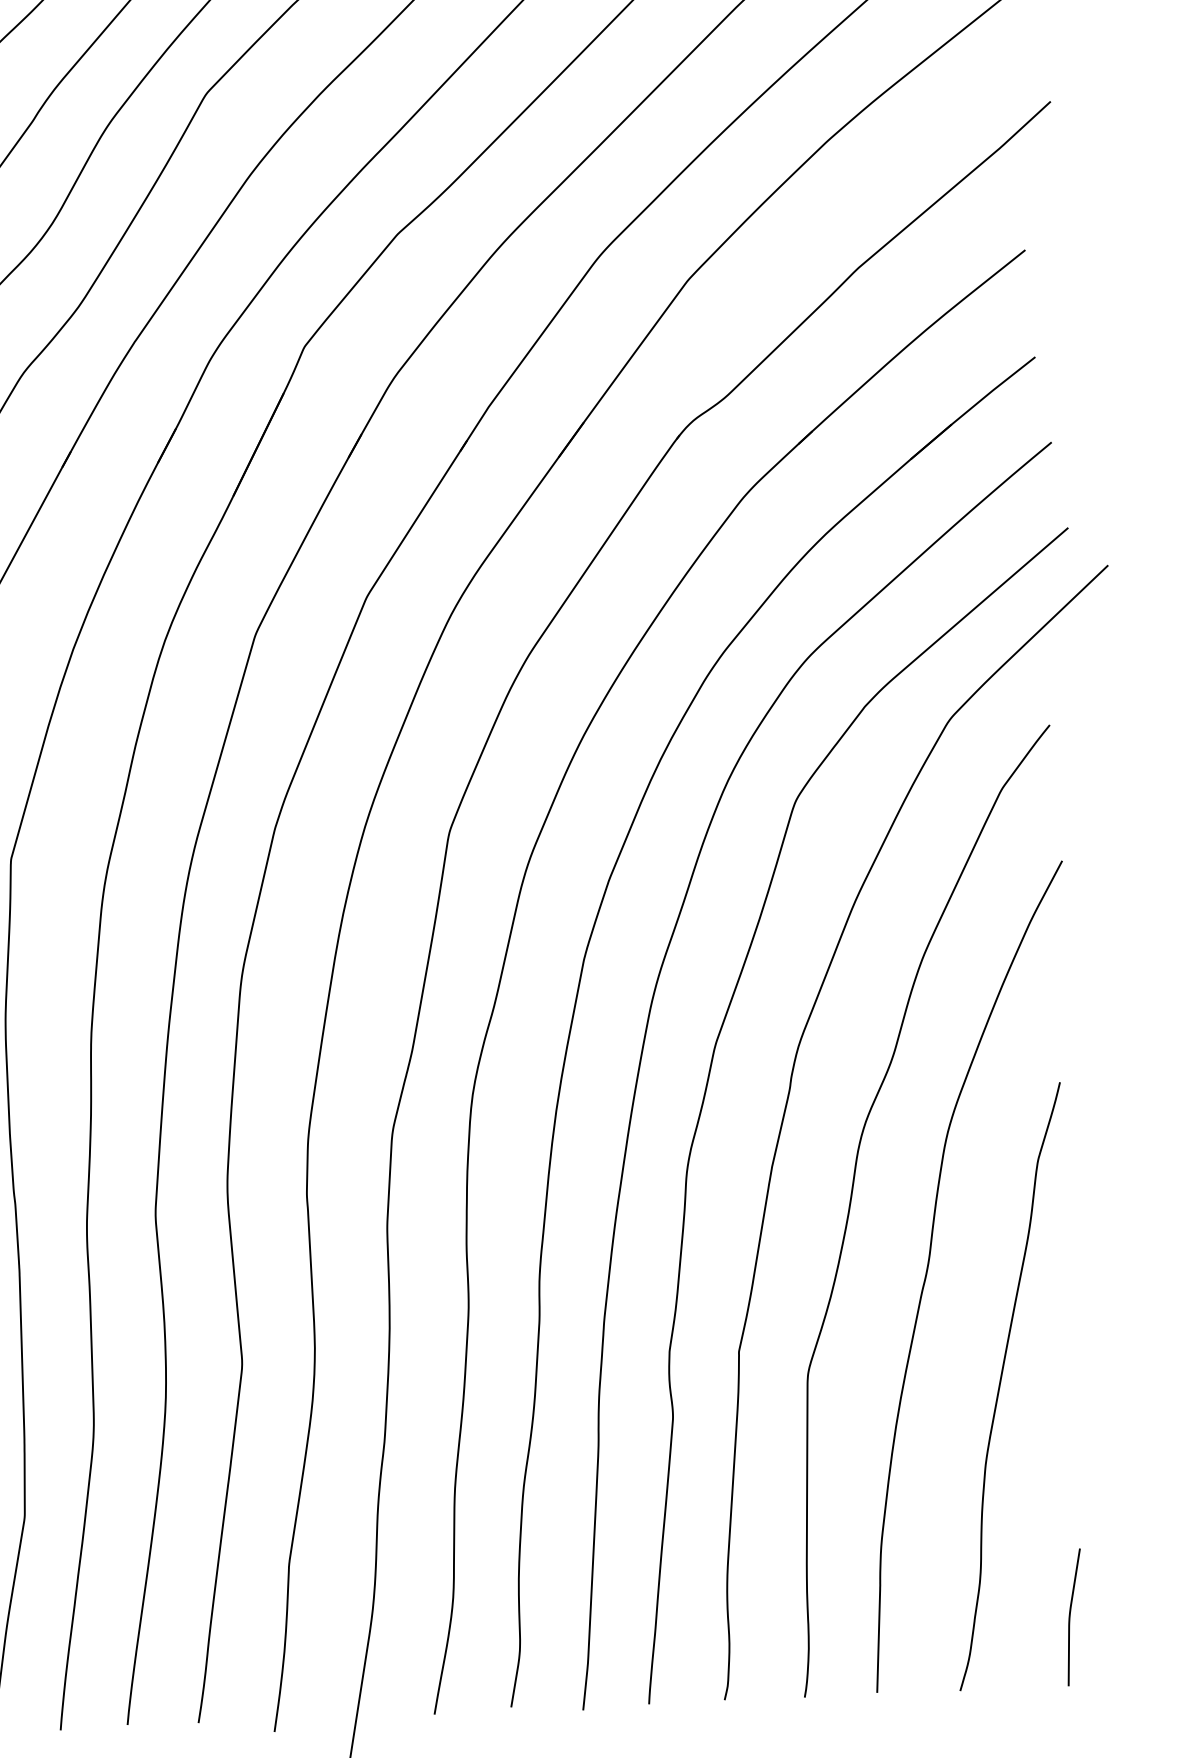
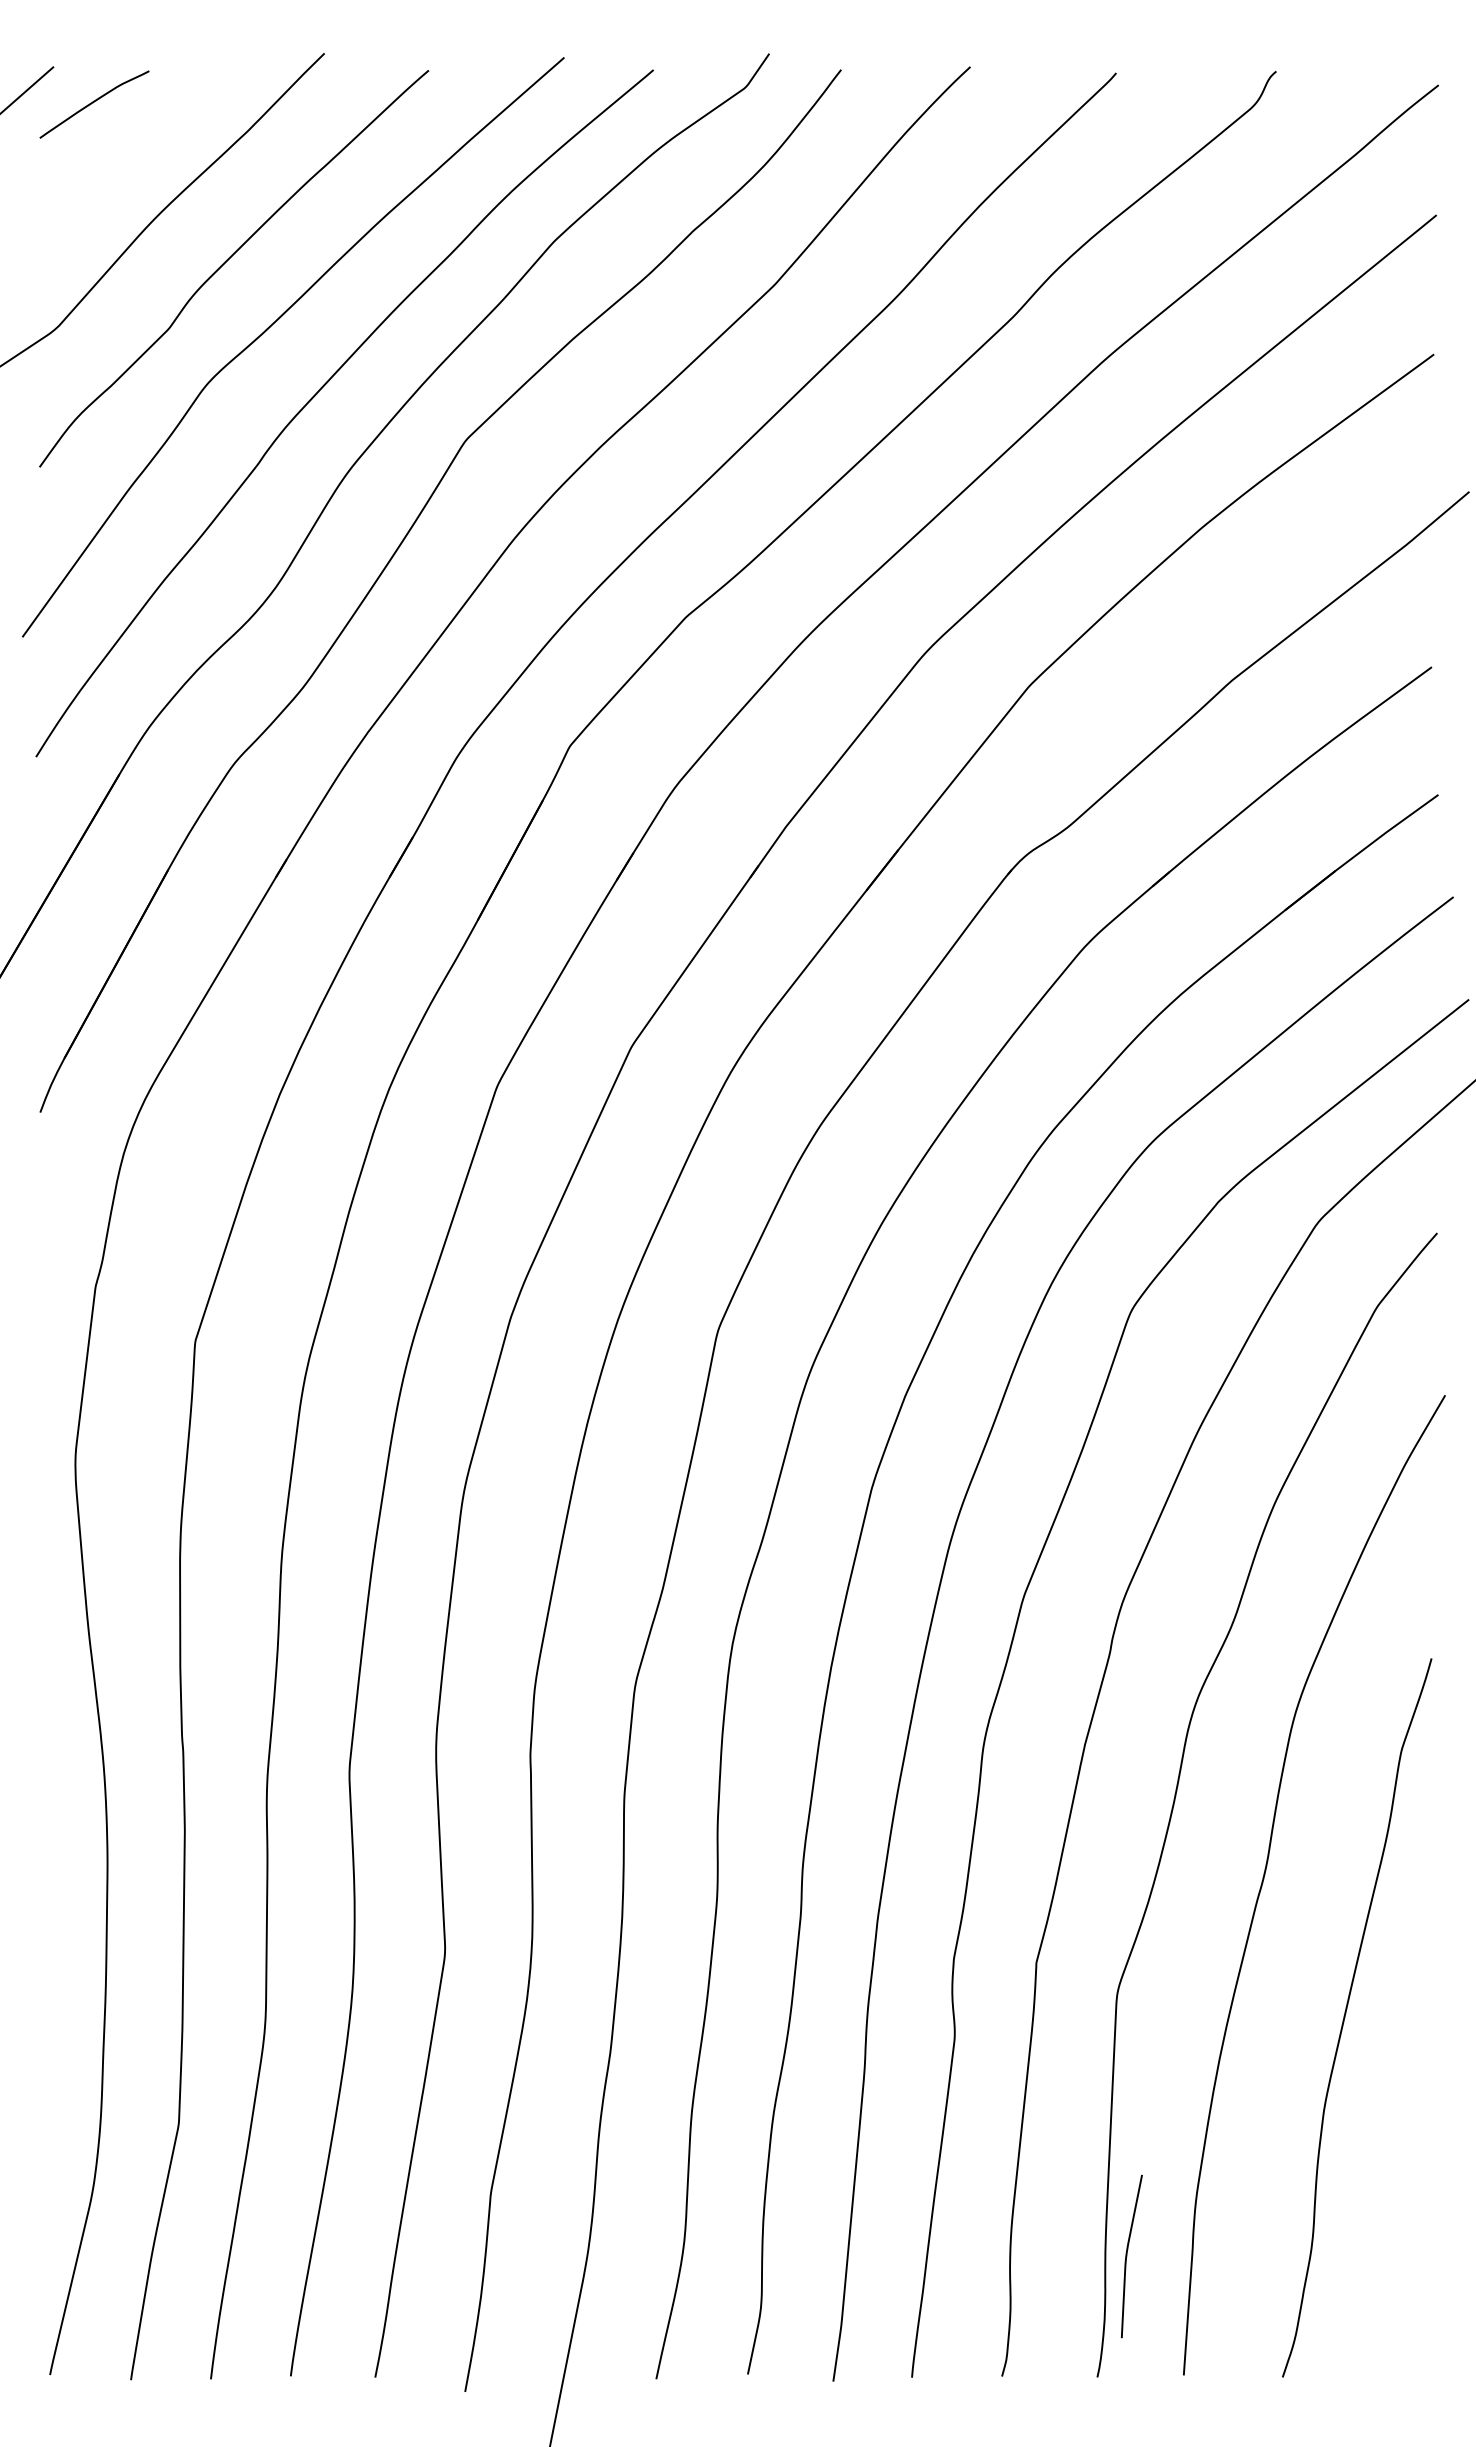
curve: (1070, 1617) -> (1127, 2256), moved

